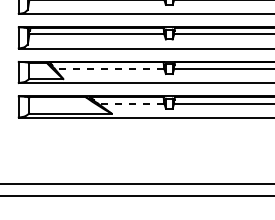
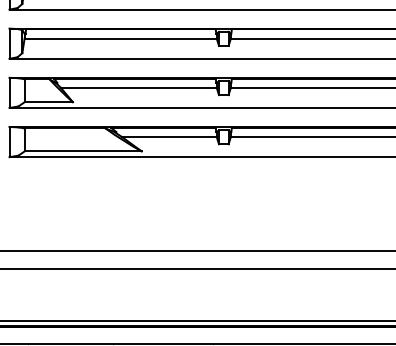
line: (109, 68) -> (138, 87), dashed -> solid
line: (130, 103) -> (168, 137), dashed -> solid

